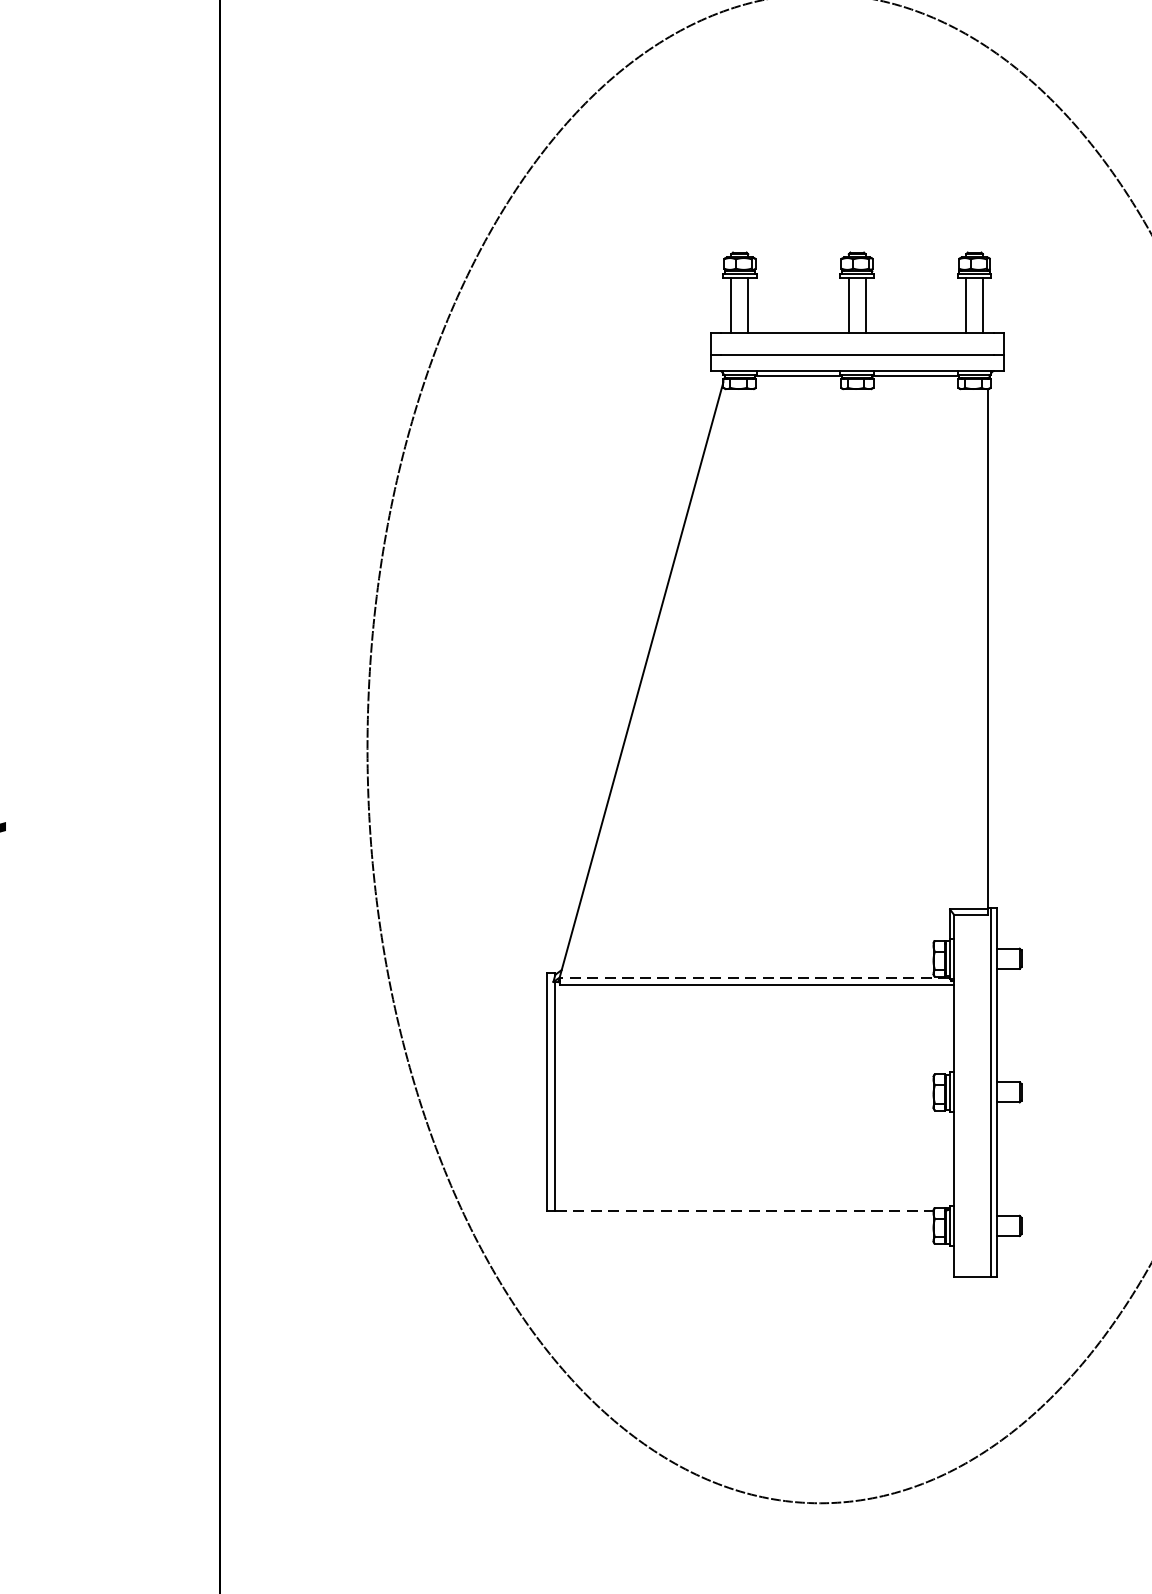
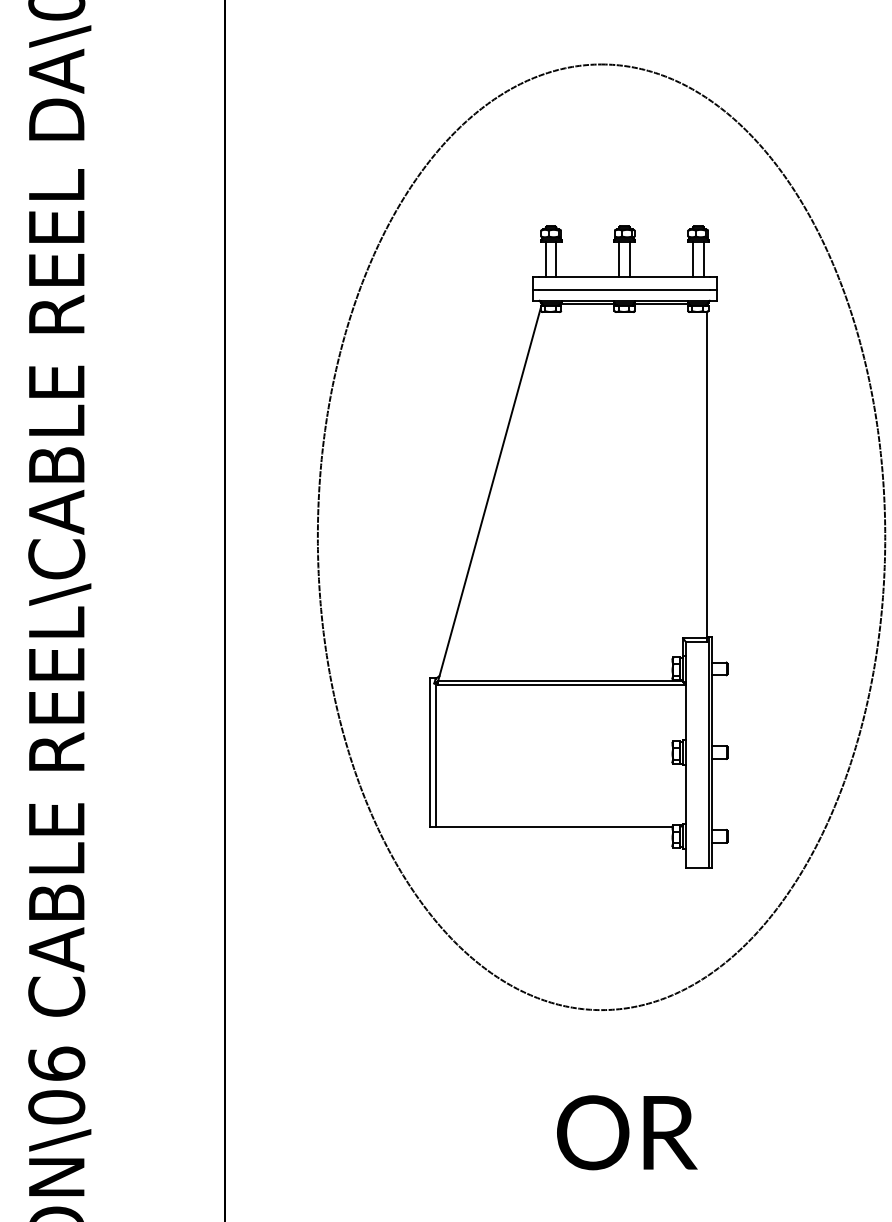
line: (753, 977) -> (559, 680), dashed -> solid
line: (745, 1211) -> (554, 827), dashed -> solid

